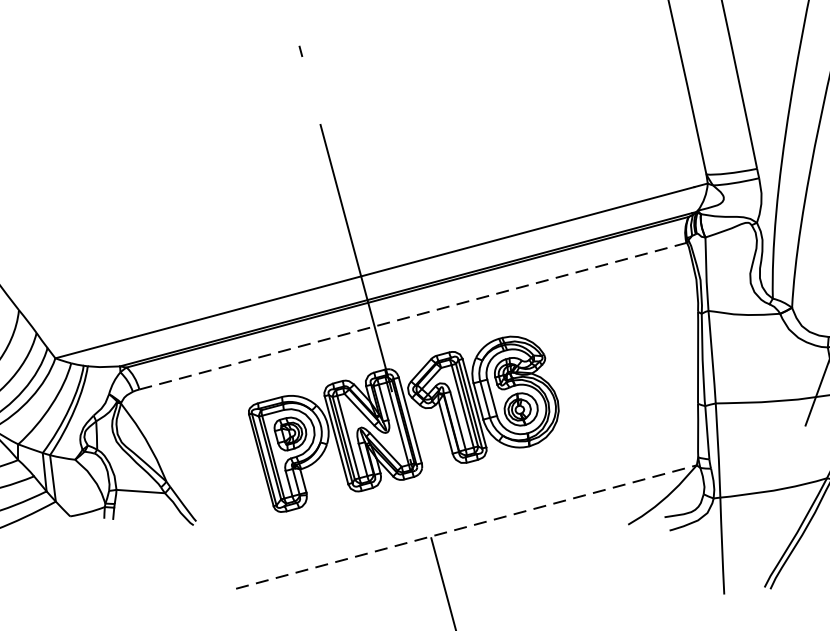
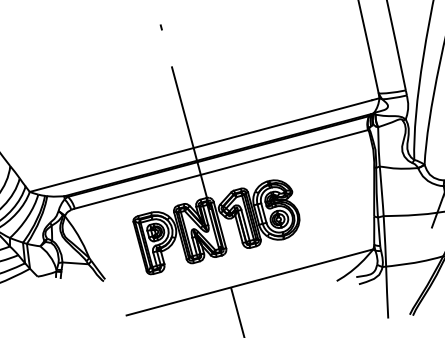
line: (413, 316) -> (221, 169), dashed -> solid
line: (467, 527) -> (250, 282), dashed -> solid

